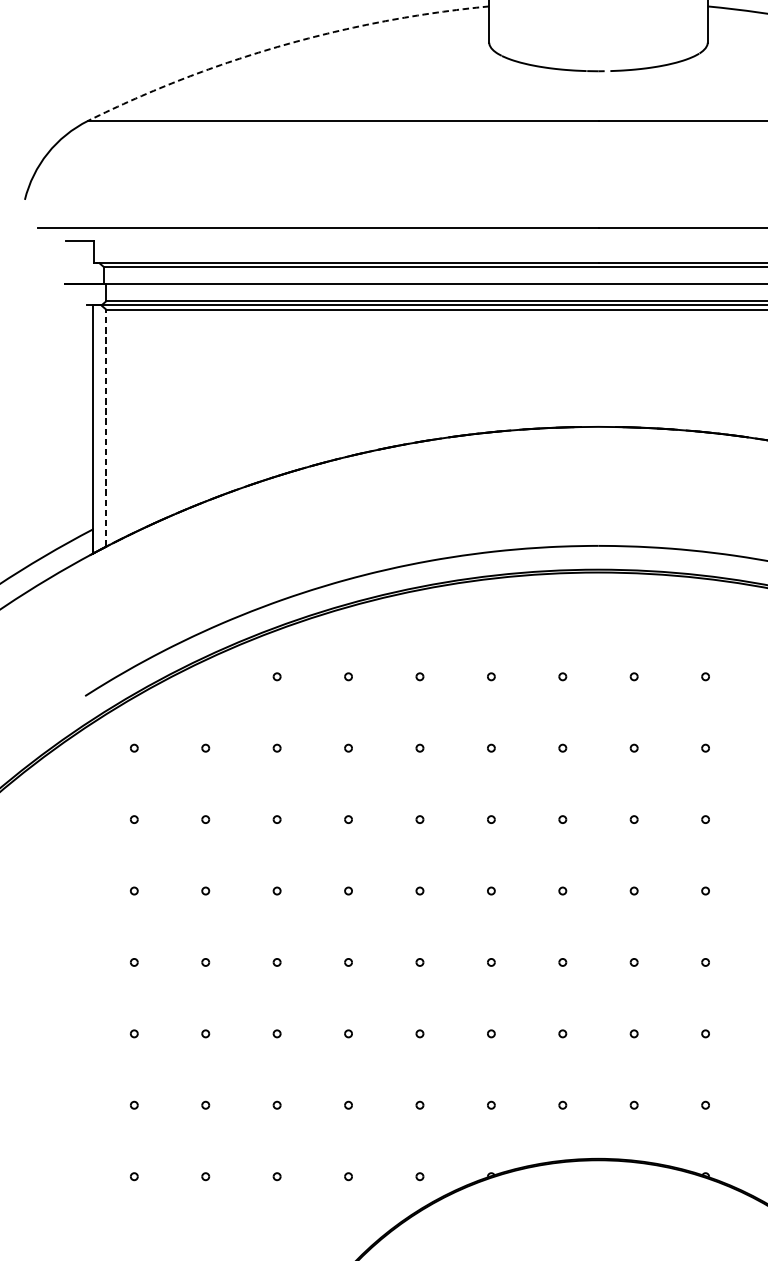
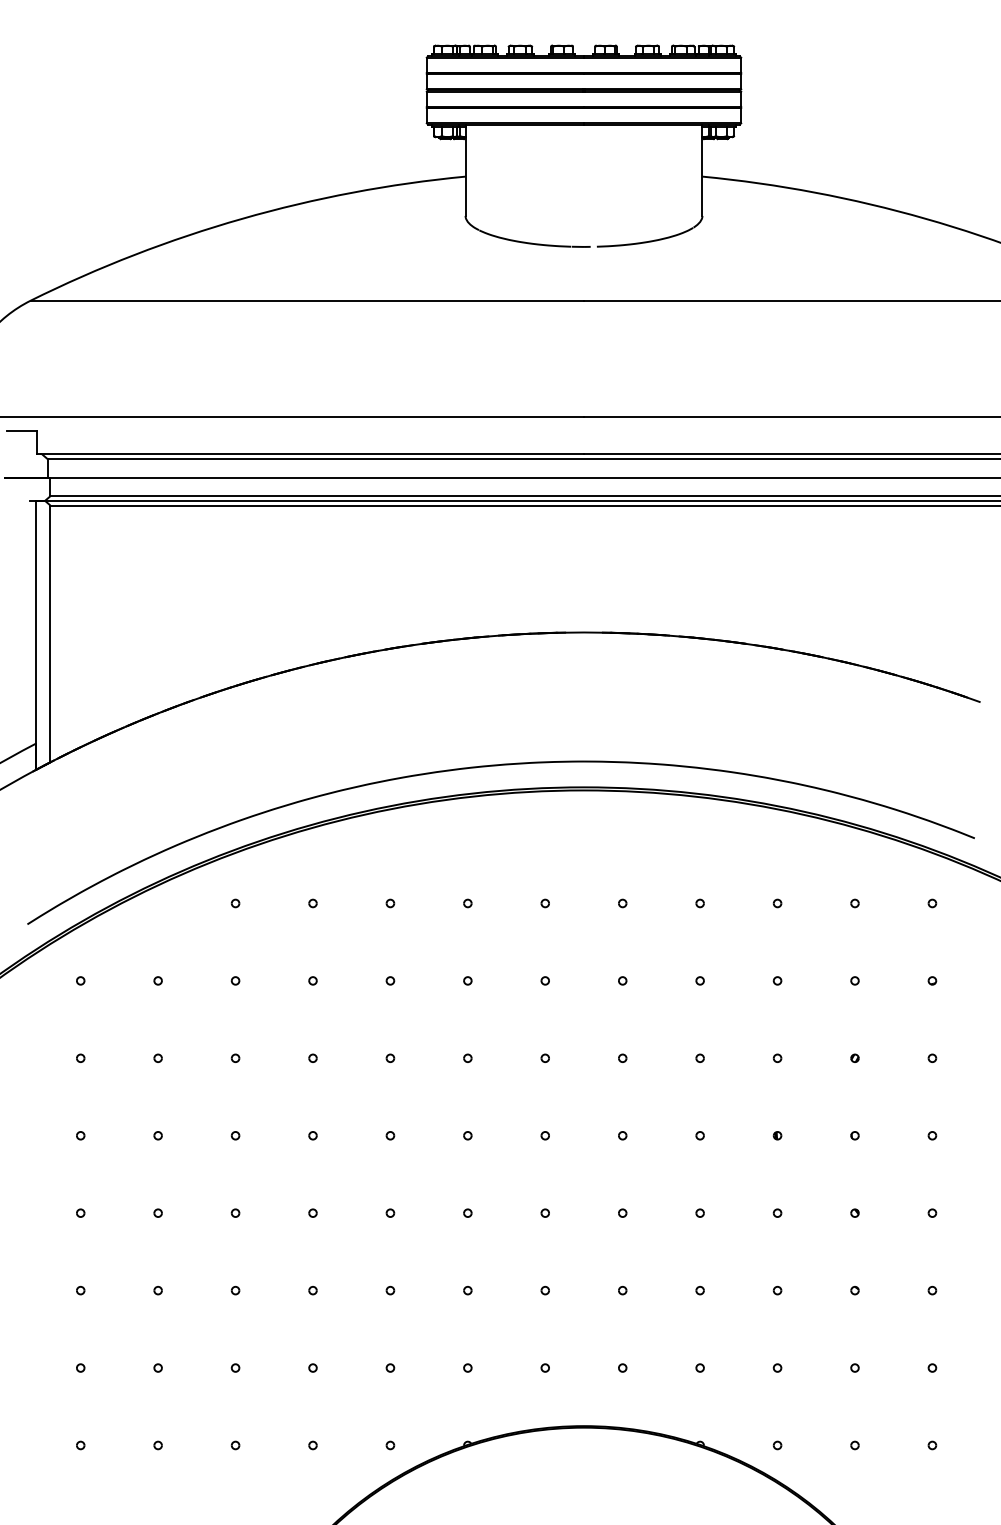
arc: (283, 45) -> (242, 218), dashed -> solid
line: (106, 427) -> (50, 633), dashed -> solid

